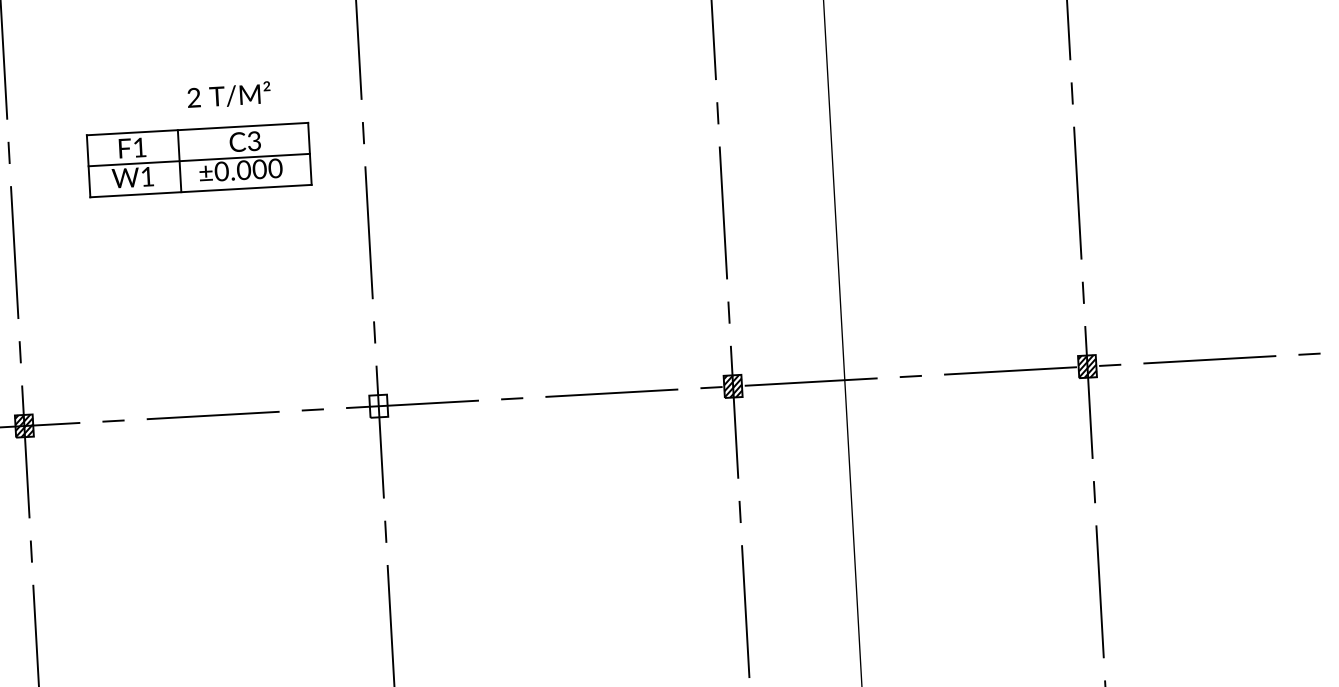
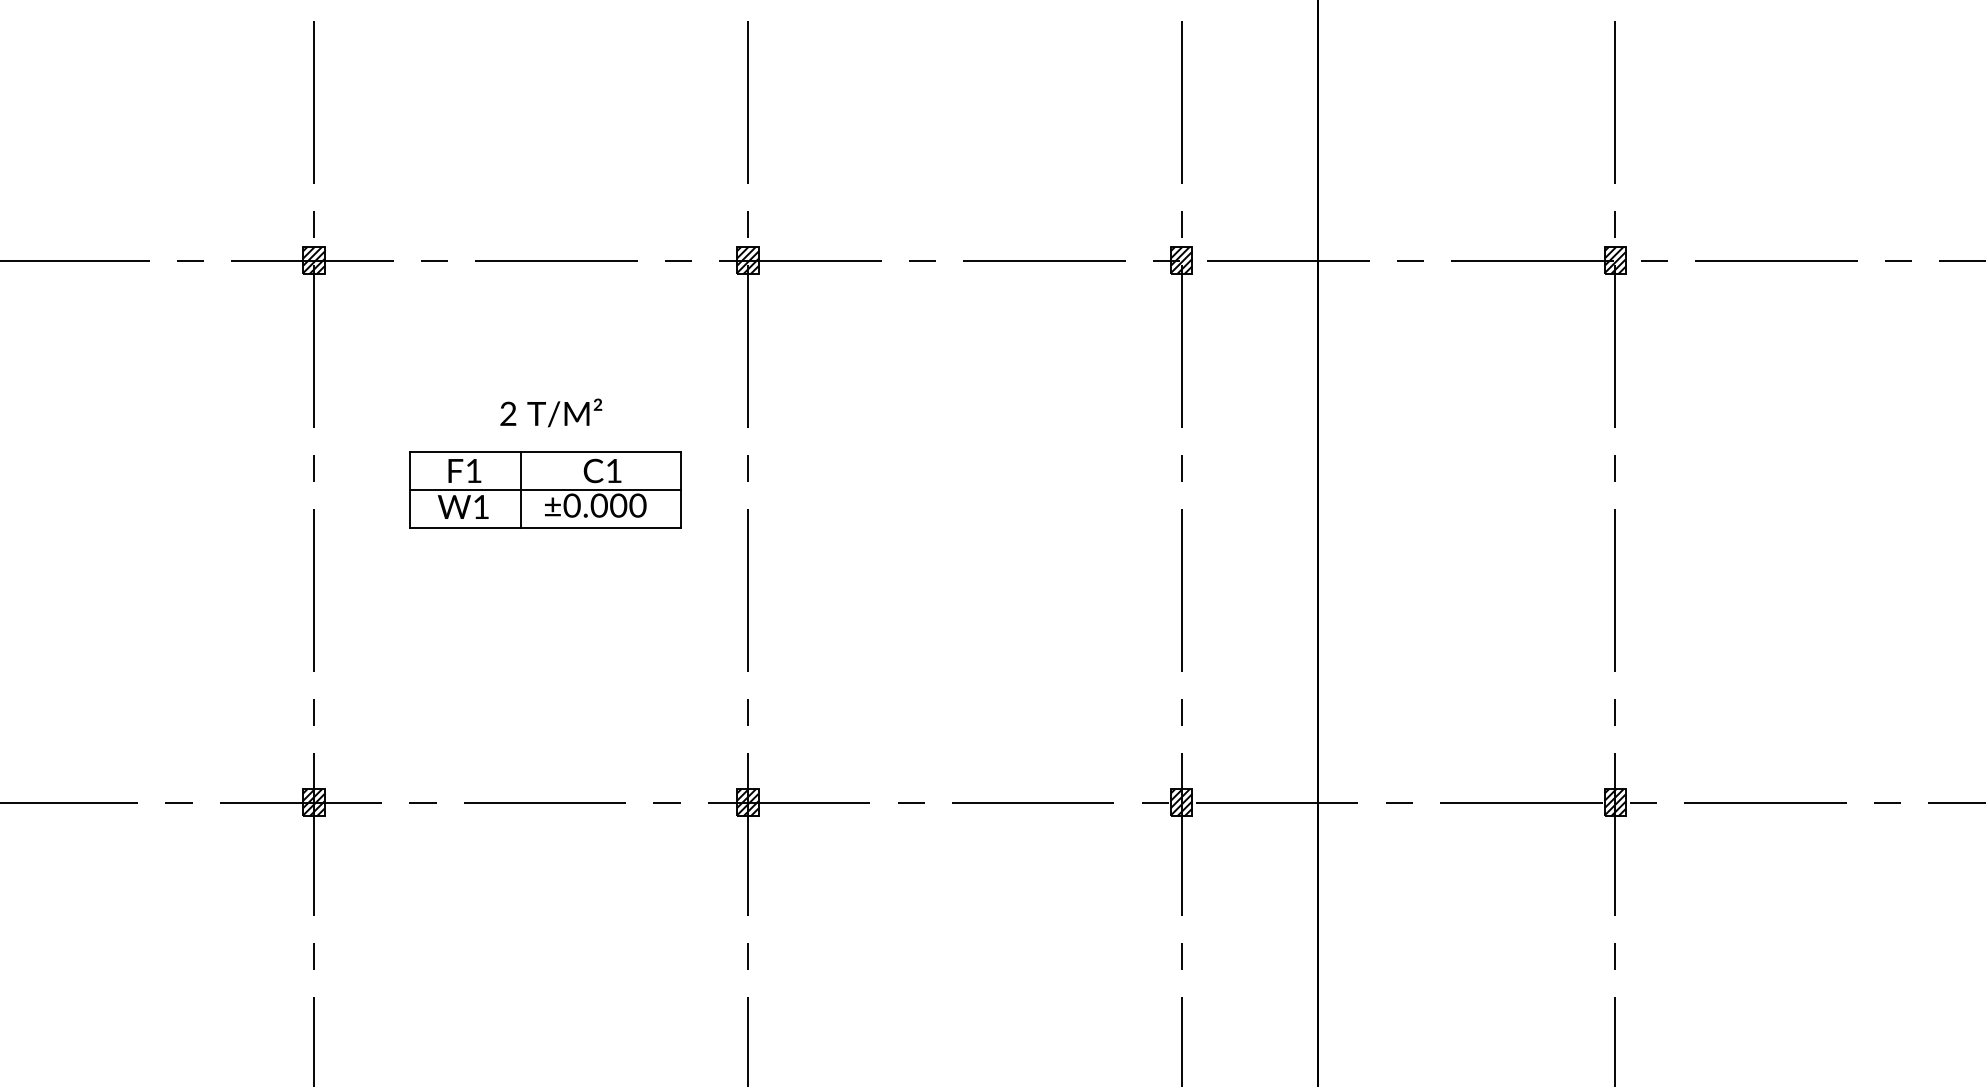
text: (229, 94) -> (551, 412), moved
text: (253, 140) -> (613, 470), C3 -> C1
hatch: (378, 405) -> (747, 802), added

